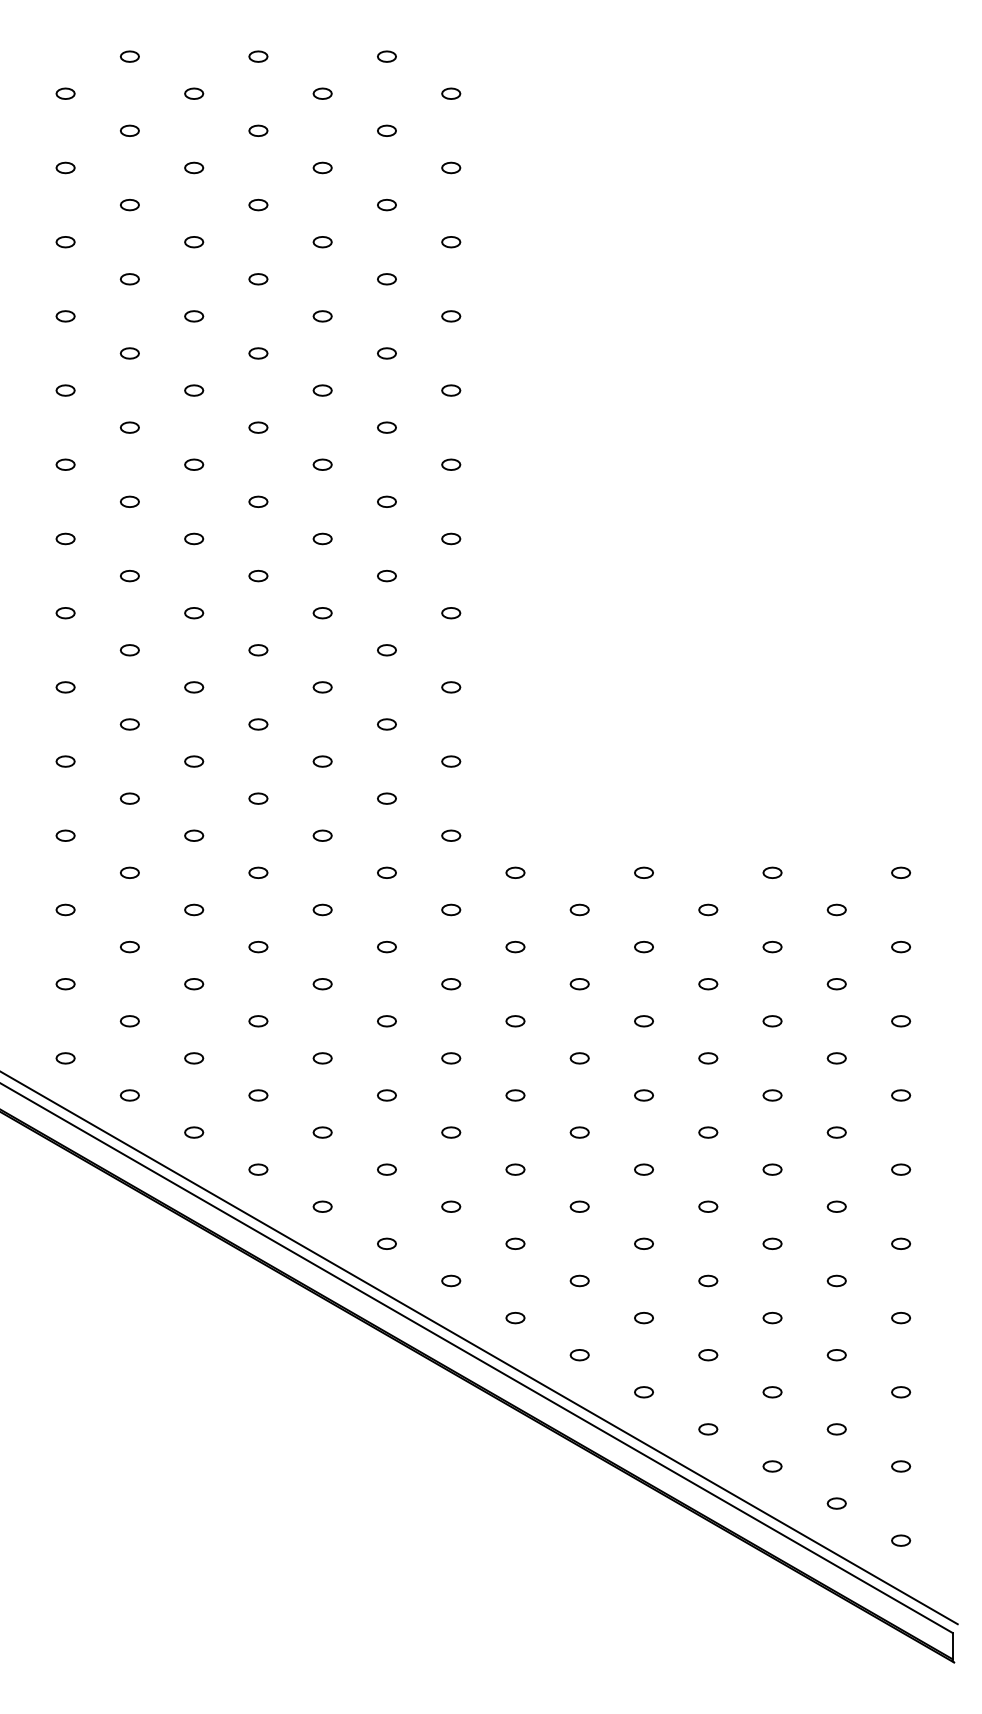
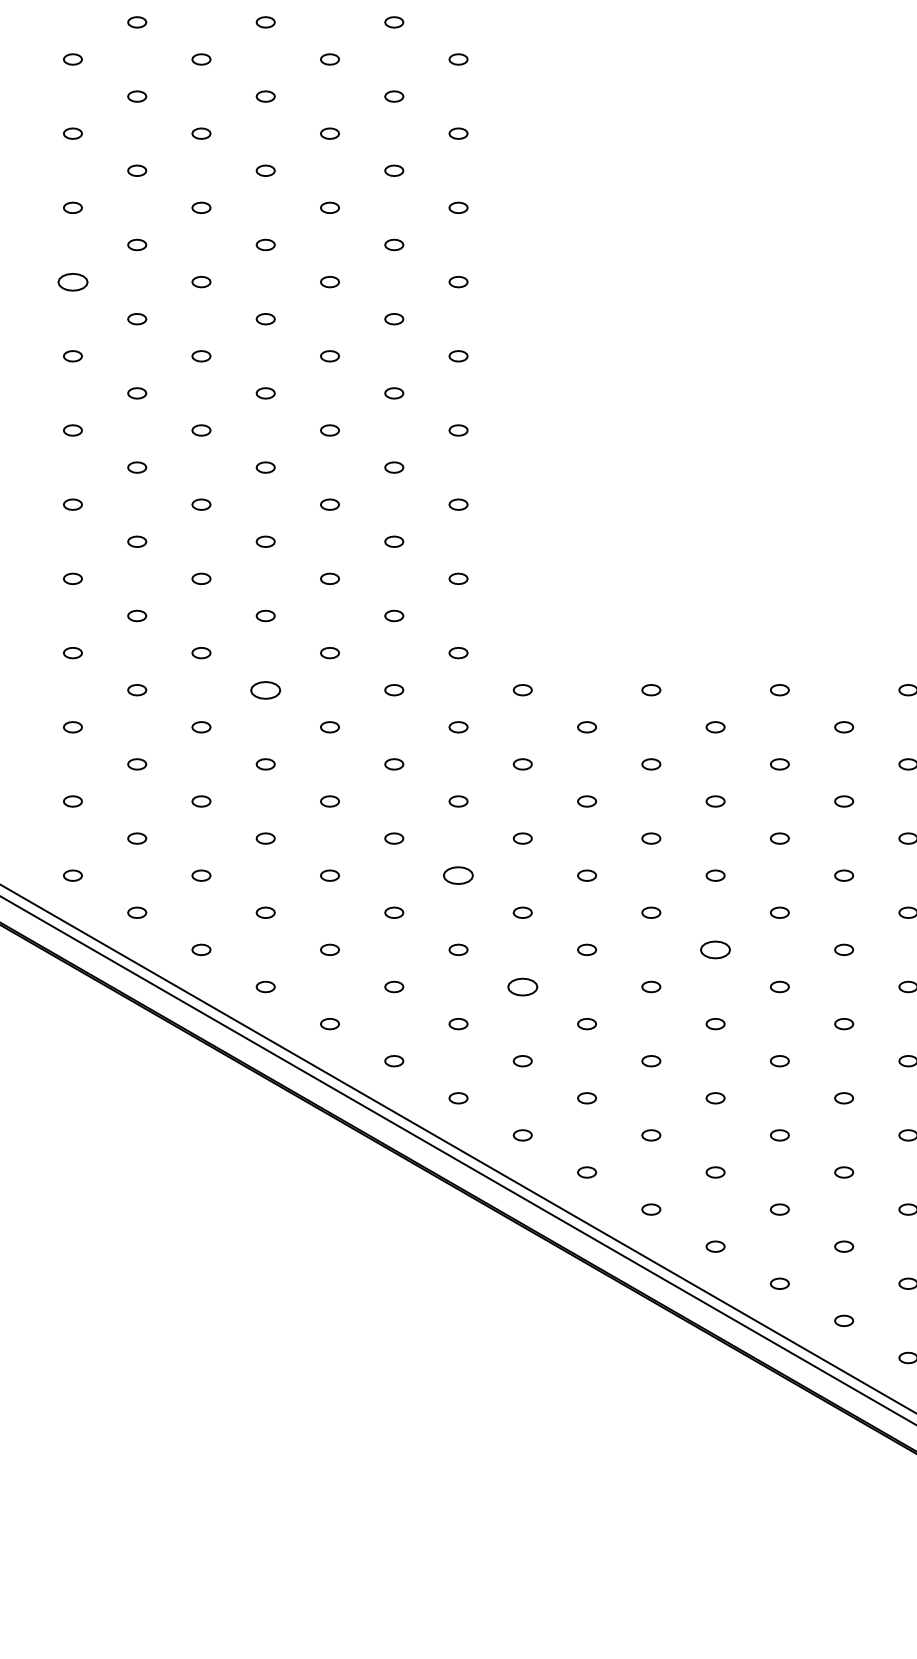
part: (65, 464) -> (72, 281), size x1.6
part: (258, 872) -> (265, 689), size x1.6
part: (451, 1058) -> (458, 875), size x1.6
part: (708, 1132) -> (715, 949), size x1.6
part: (515, 1169) -> (522, 986), size x1.6

